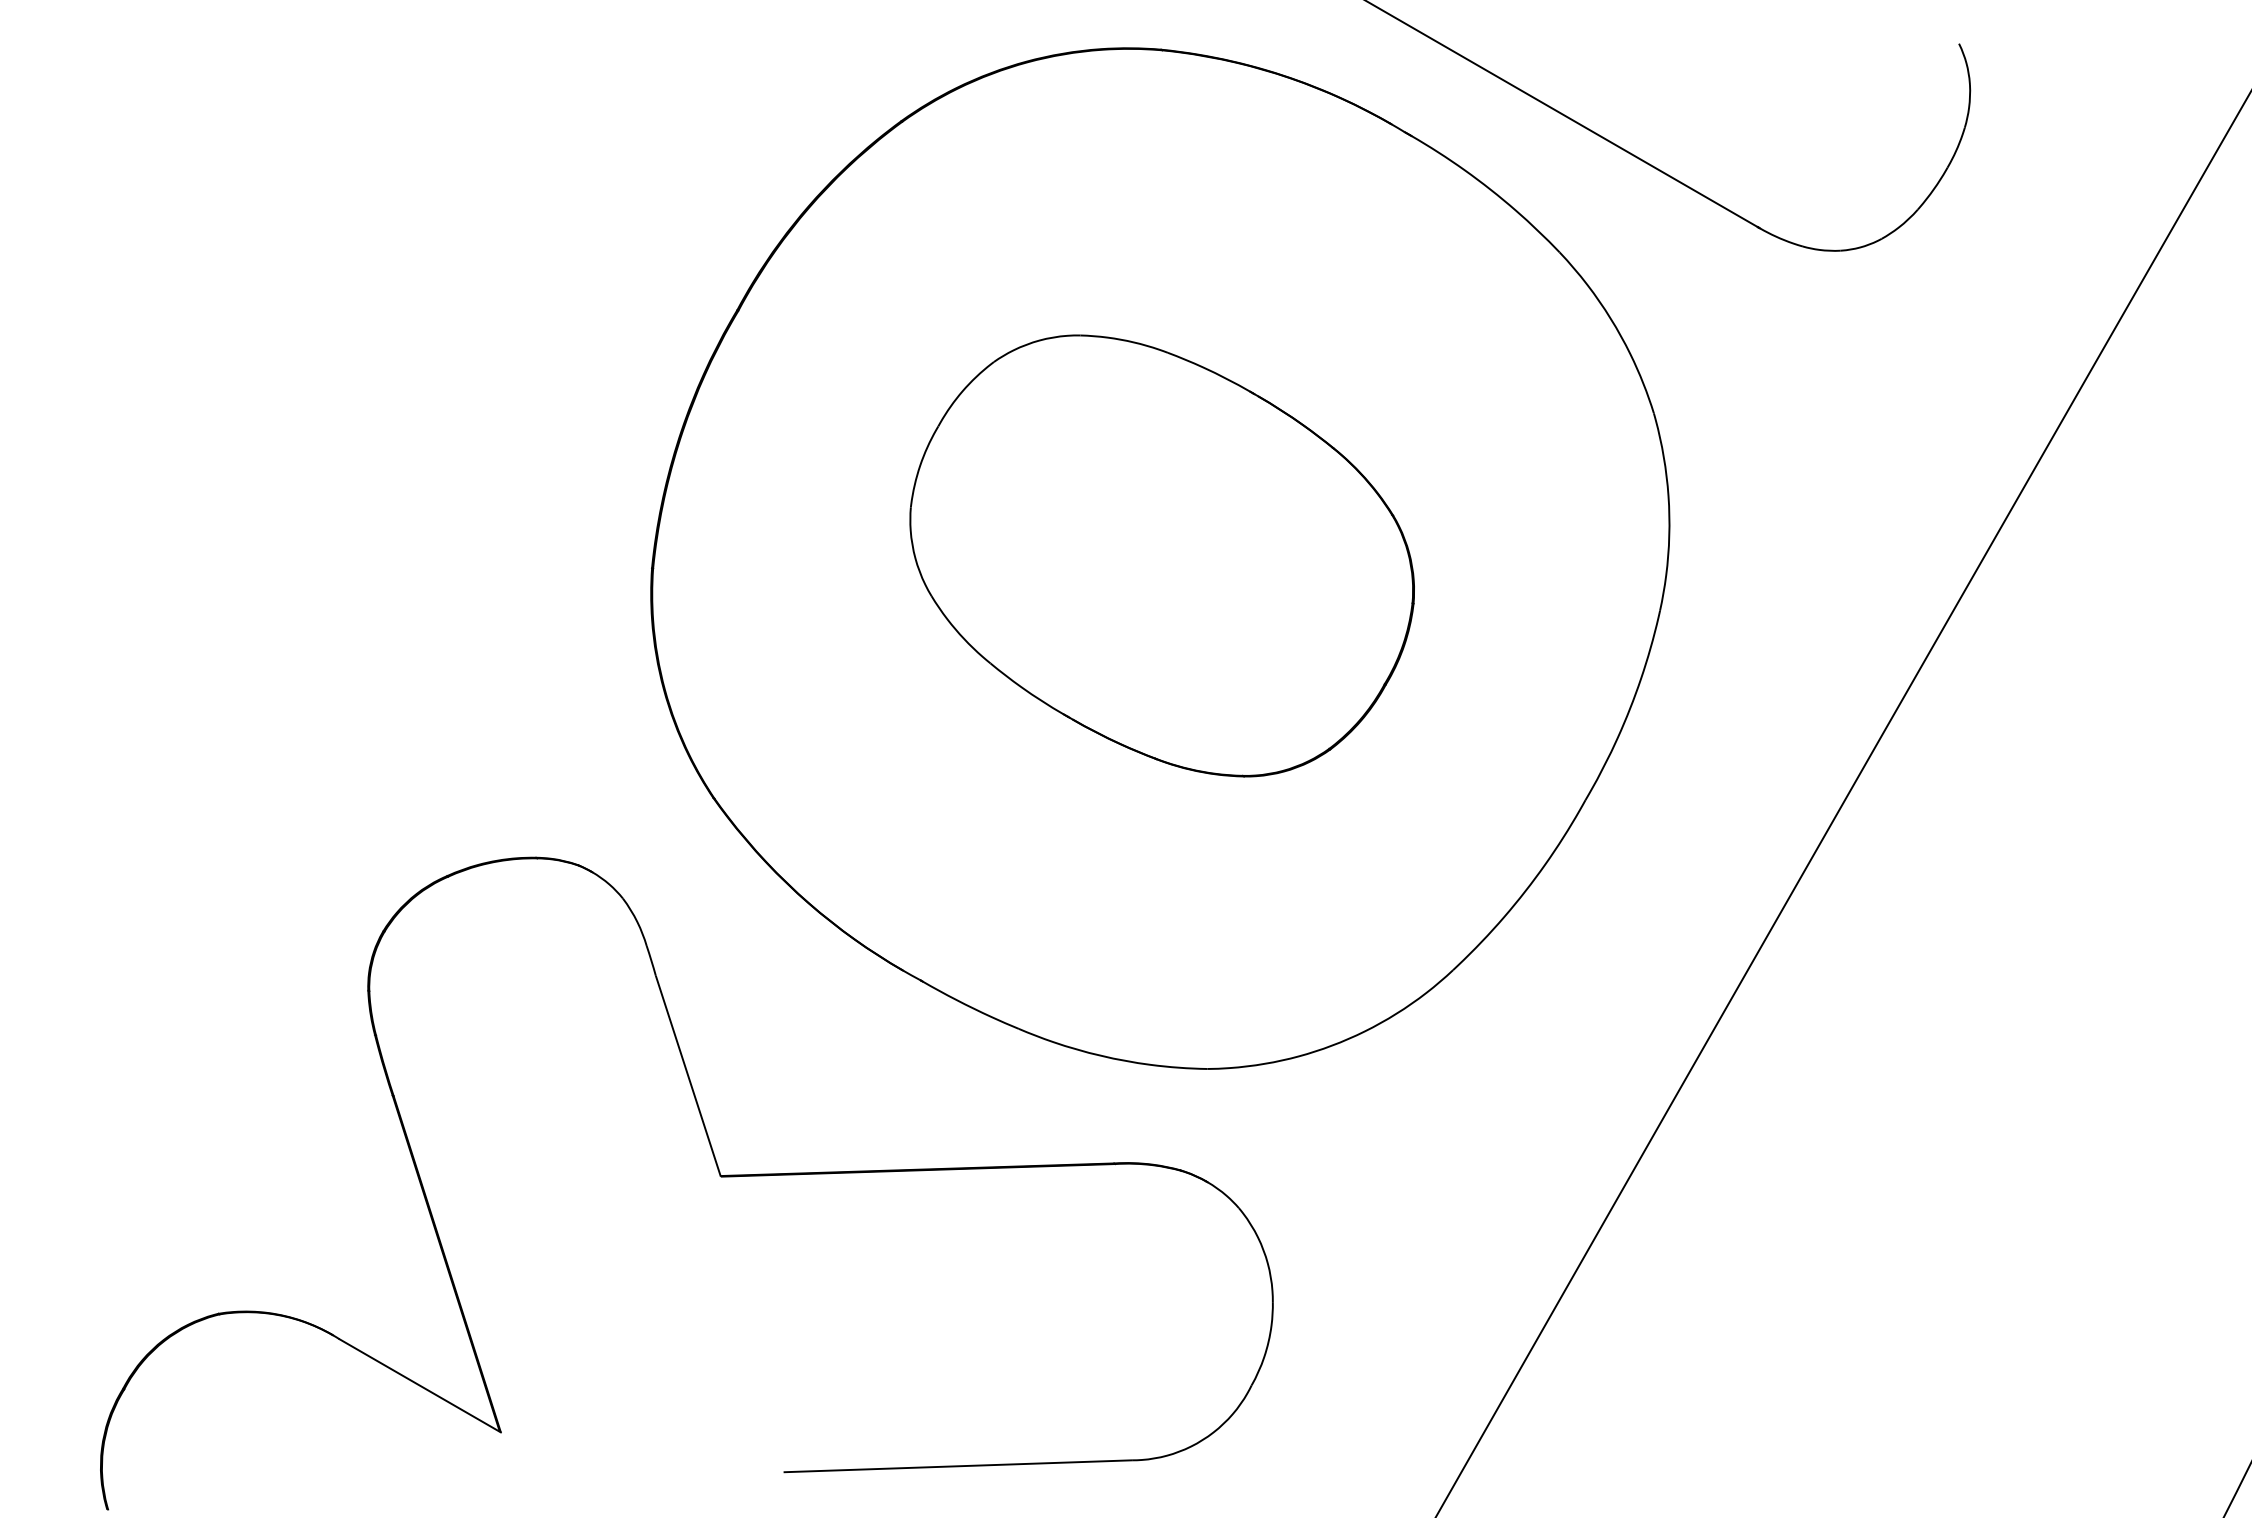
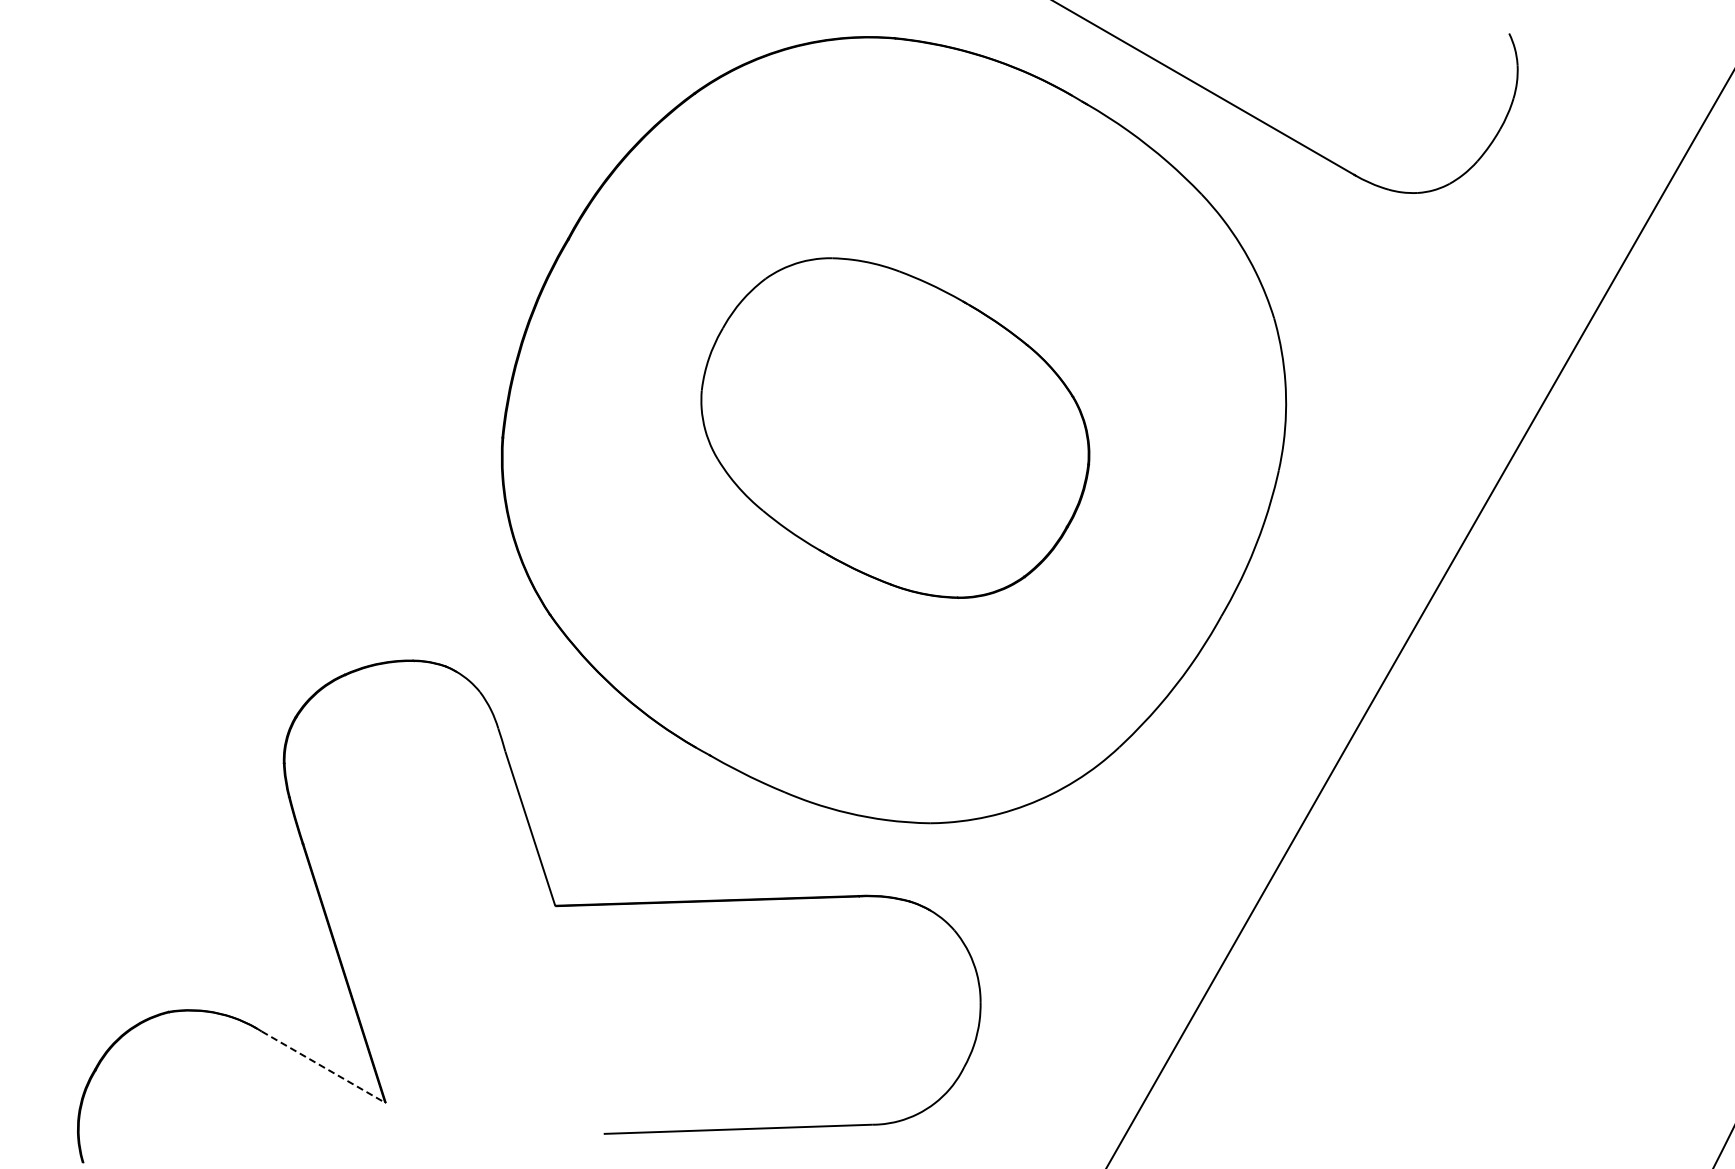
line: (419, 1386) -> (323, 1067), solid -> dashed

